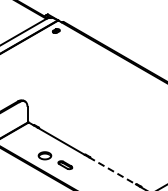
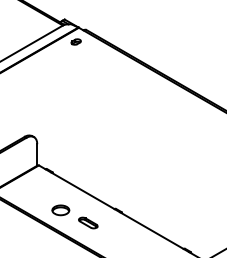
line: (112, 171) -> (151, 231), dashed -> solid

